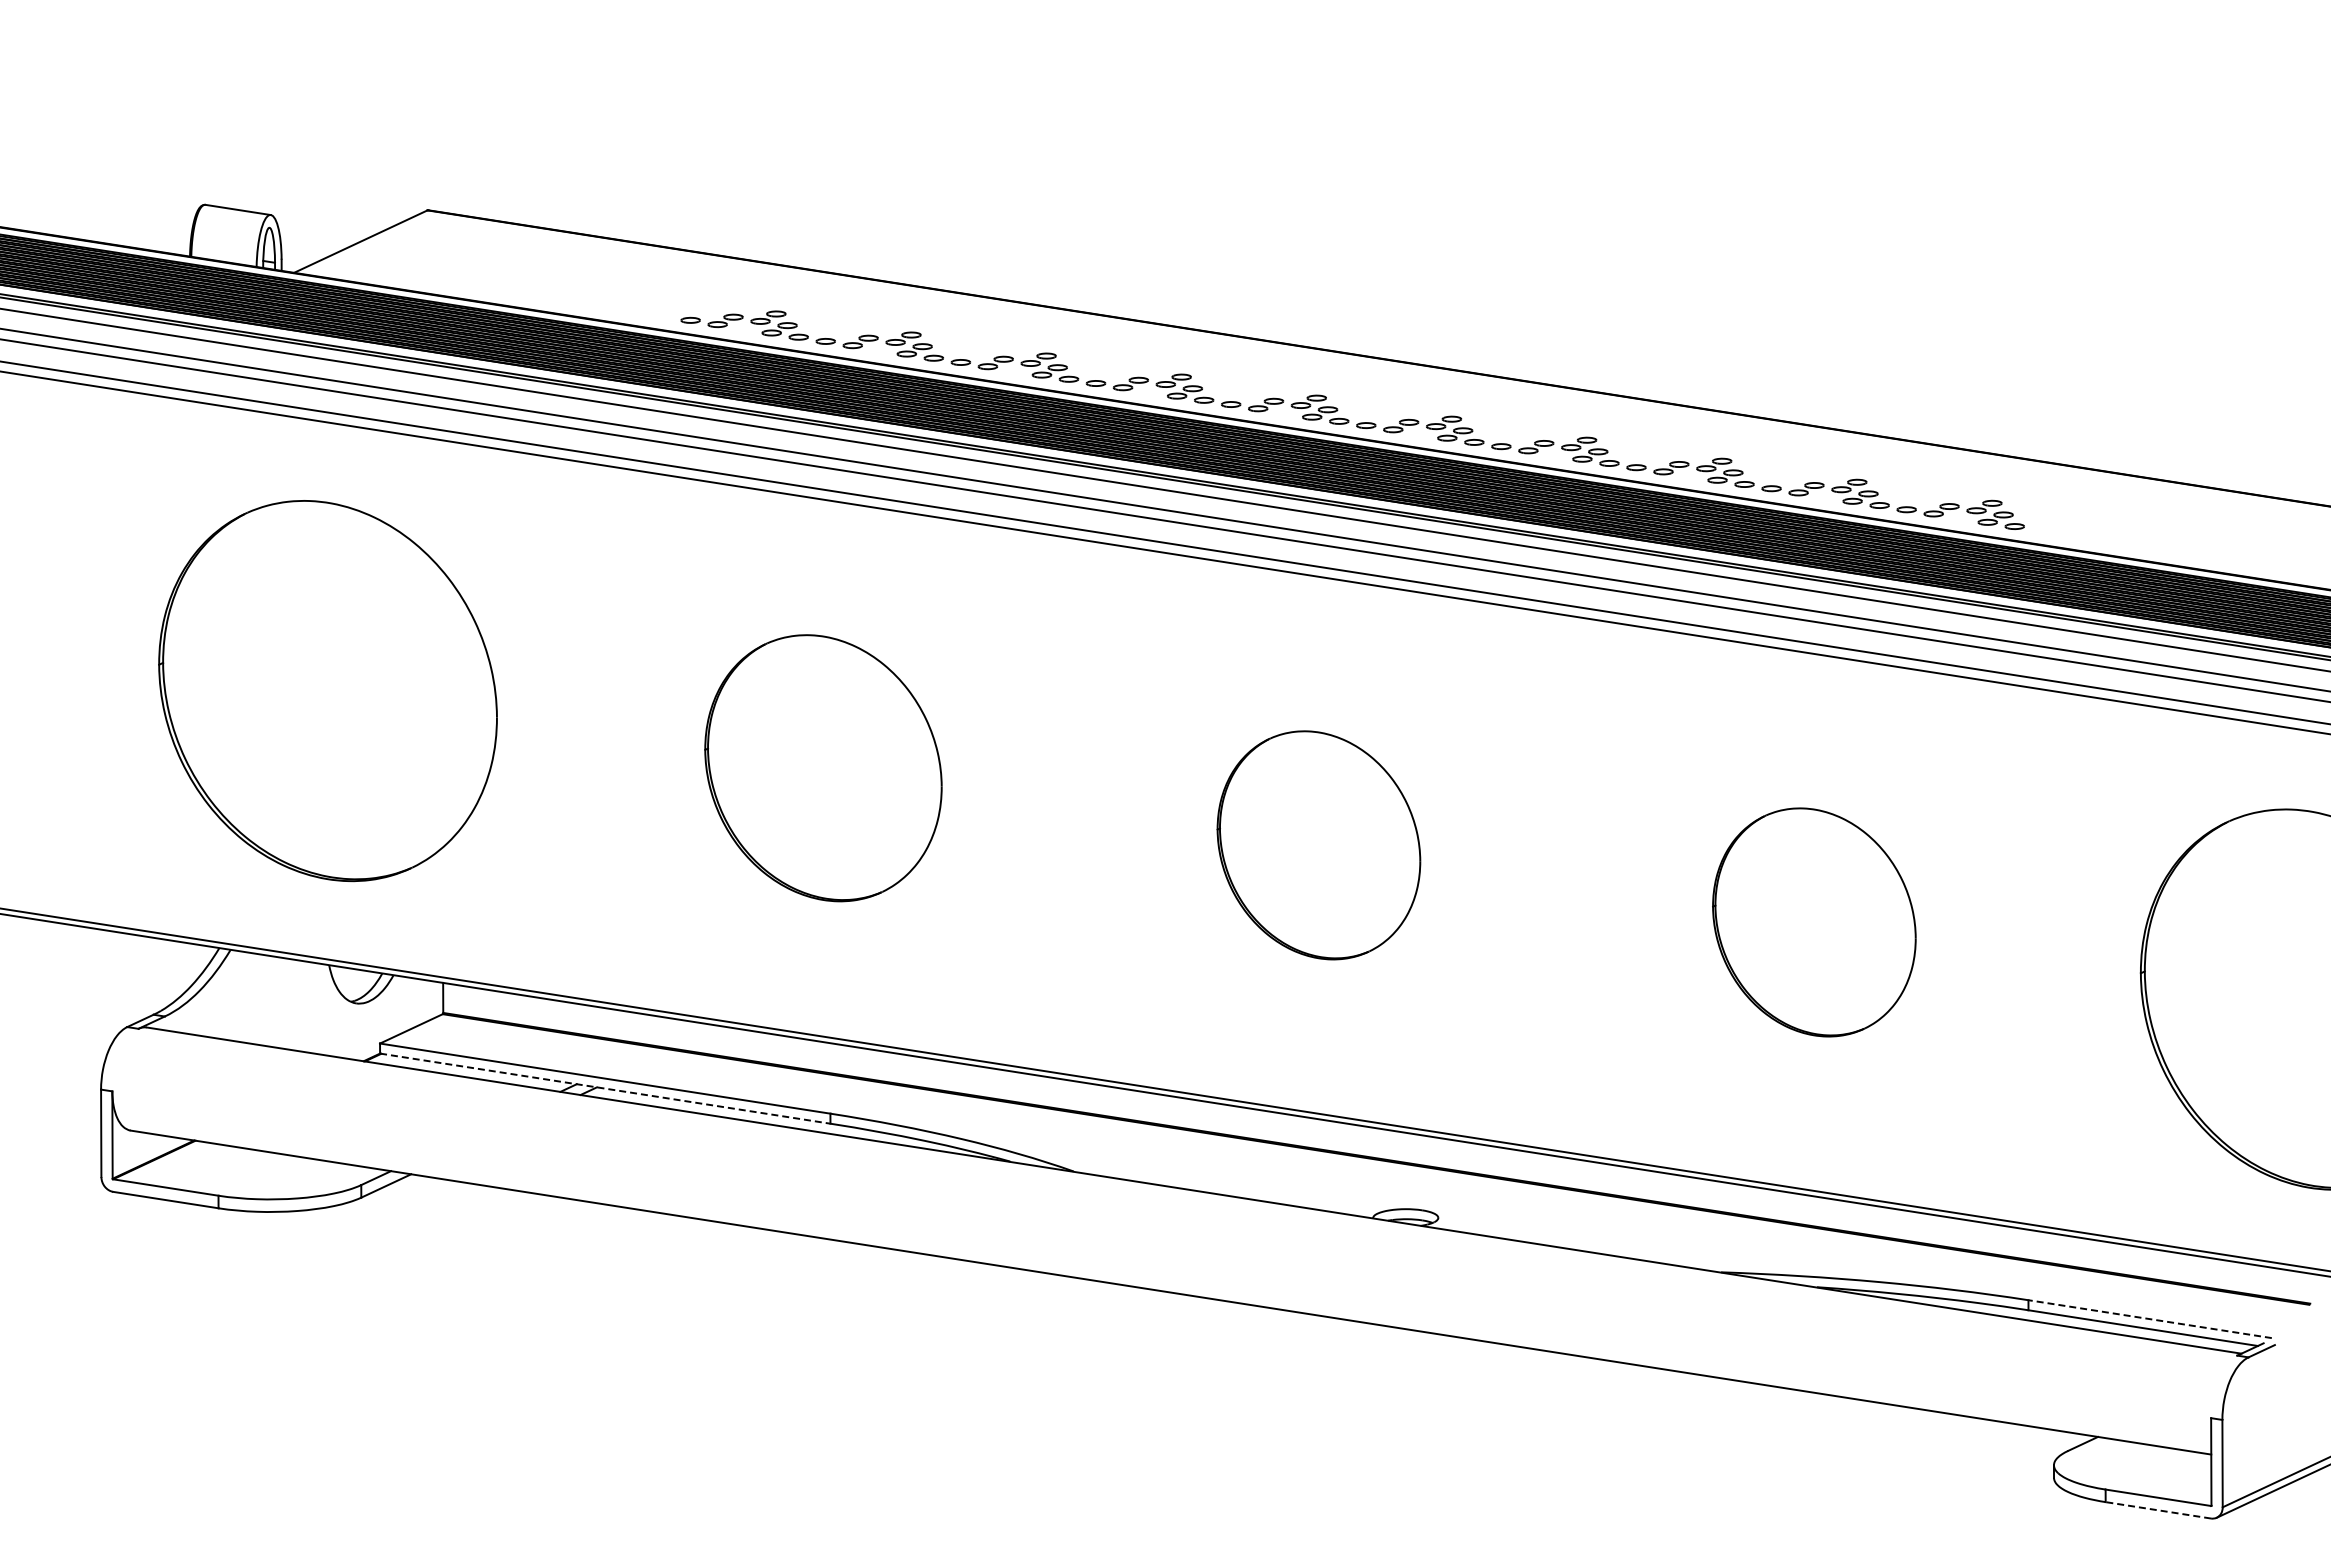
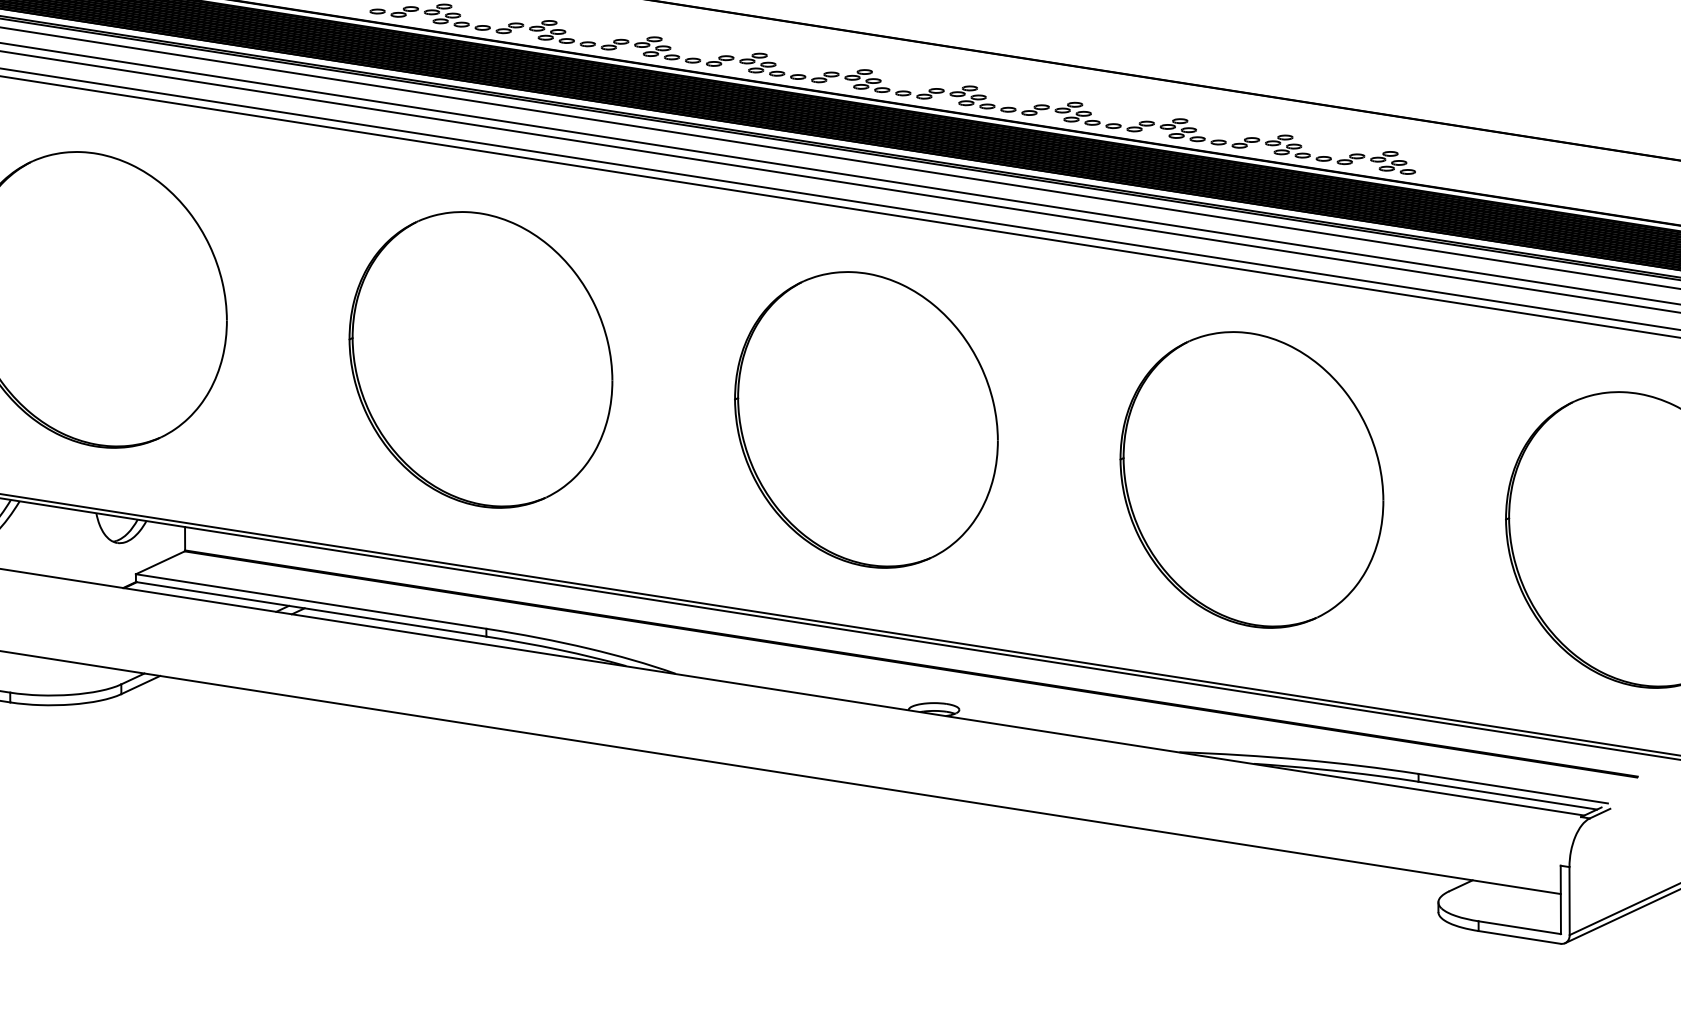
part: (823, 768) -> (480, 360), size x1.43
part: (1318, 845) -> (866, 420), size x1.67
part: (1814, 922) -> (1252, 480), size x1.67
line: (605, 1088) -> (311, 609), dashed -> solid
line: (2149, 1319) -> (1512, 788), dashed -> solid
line: (2157, 1510) -> (1518, 937), dashed -> solid

